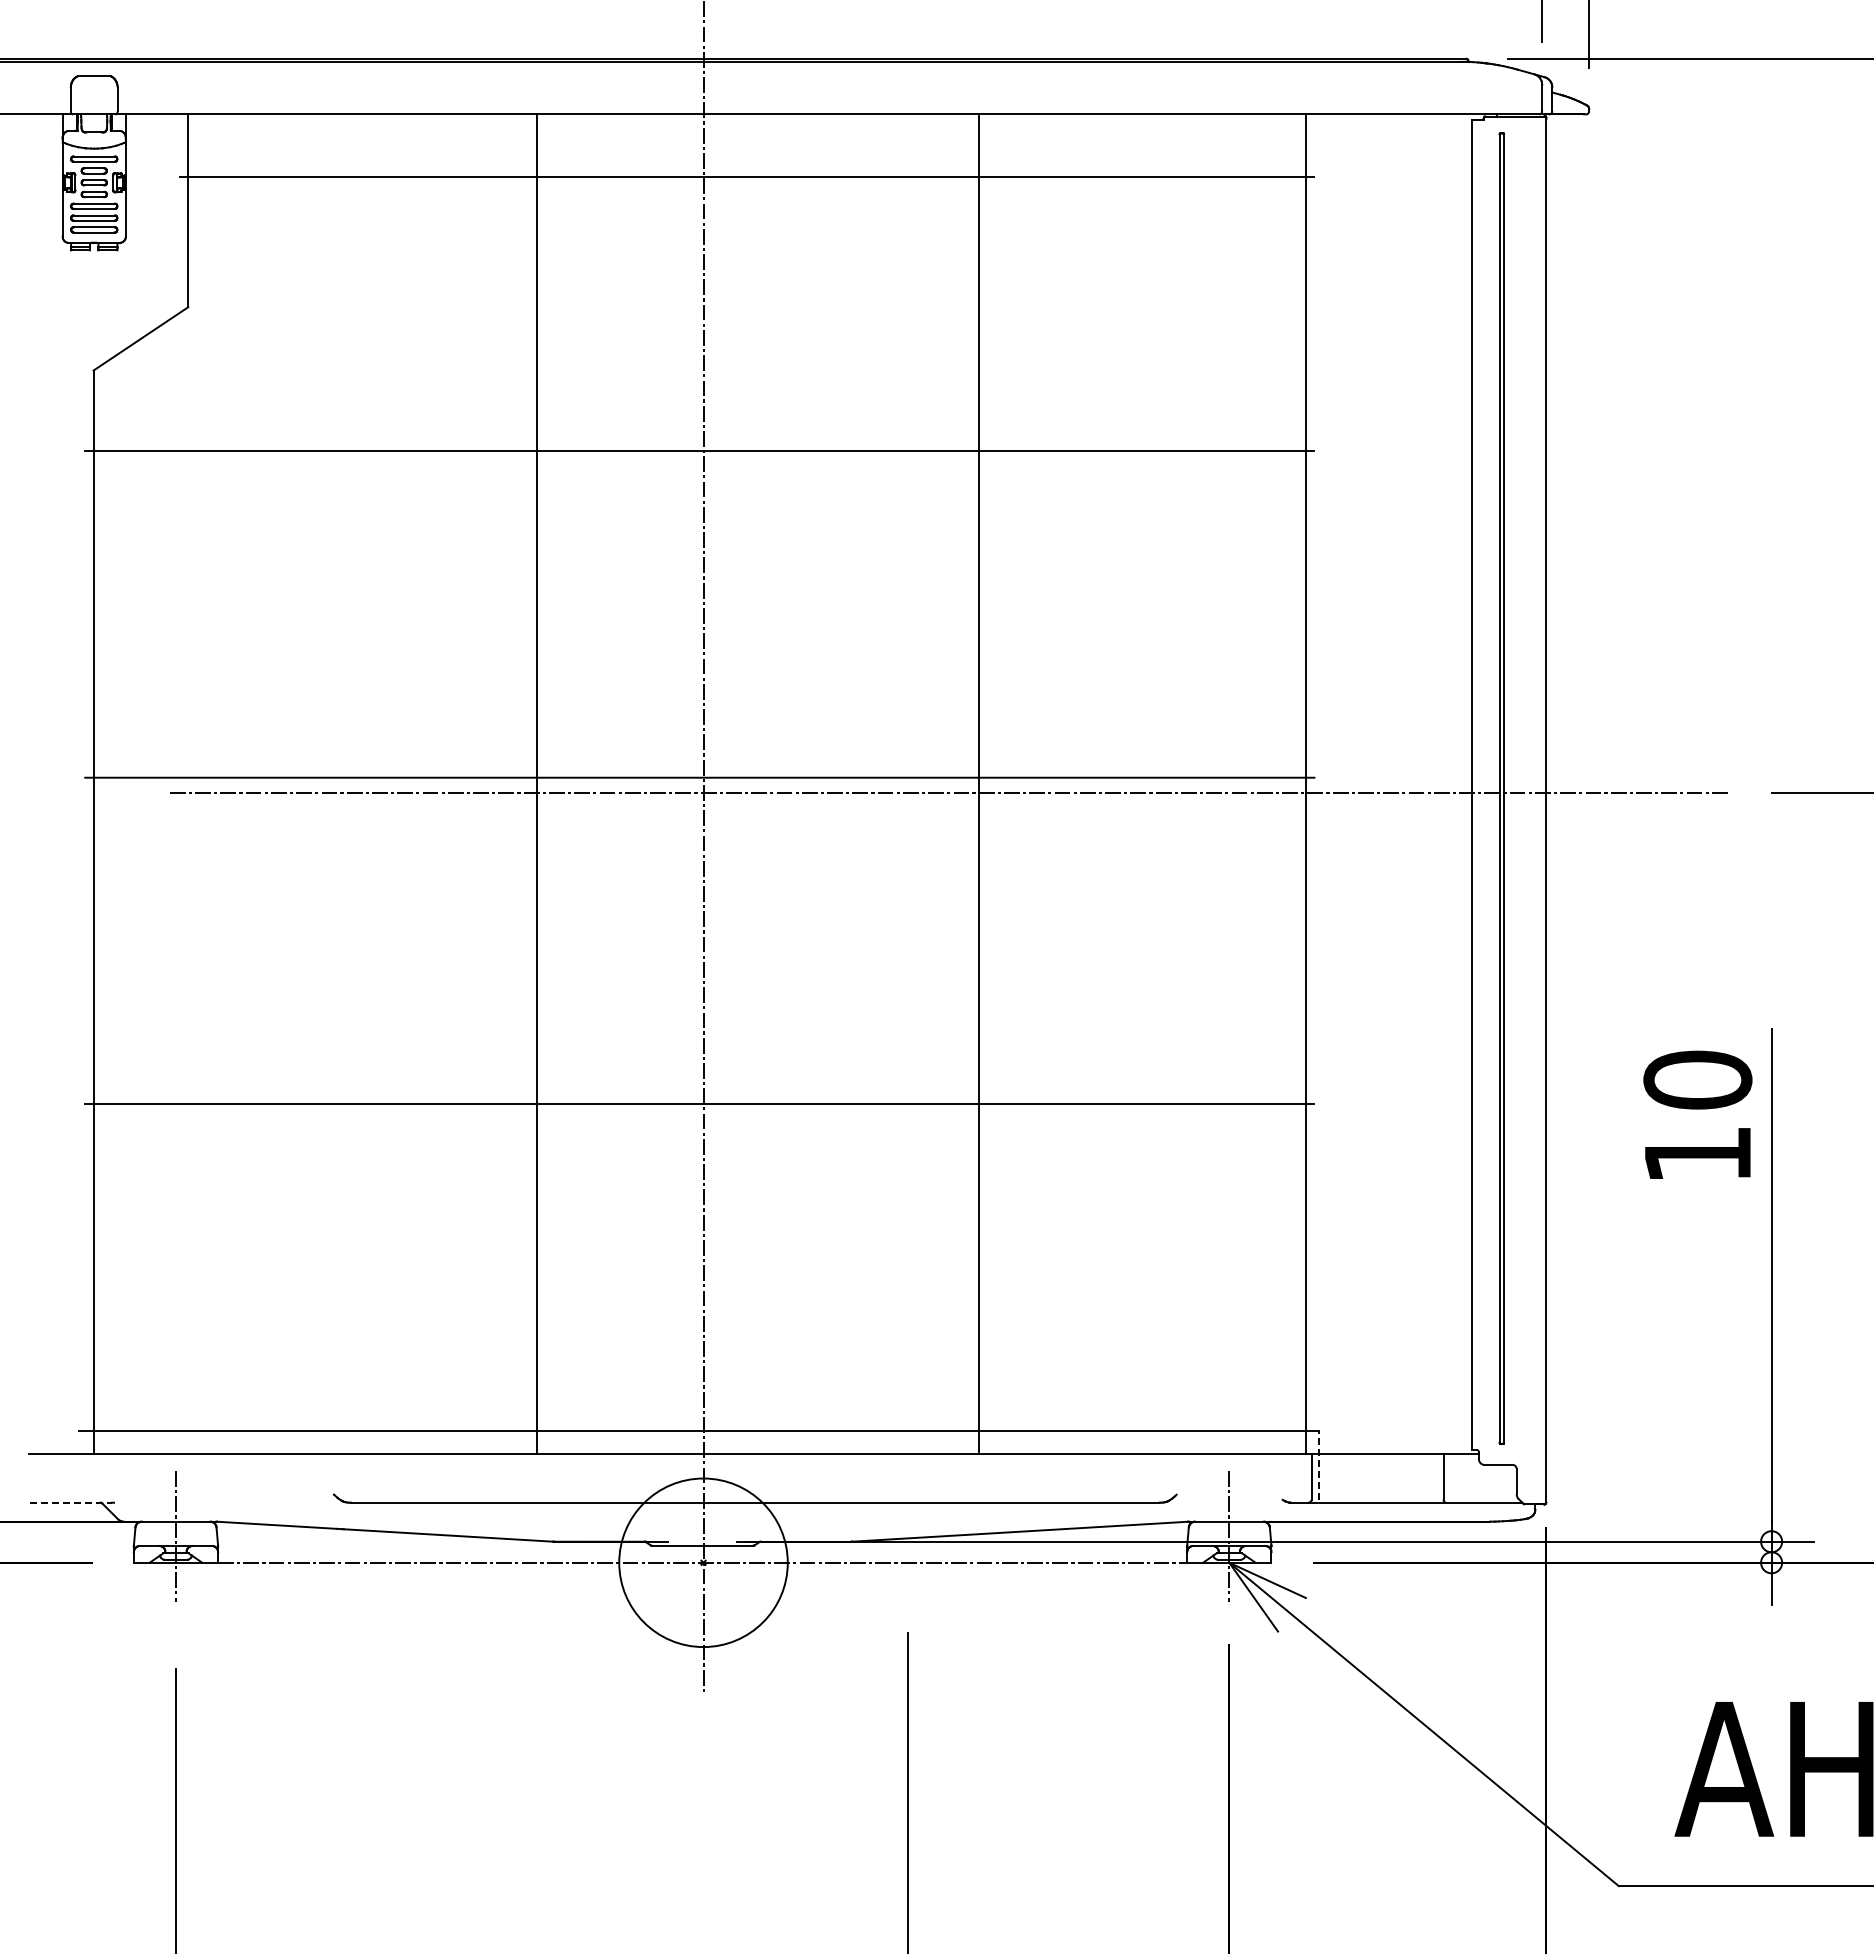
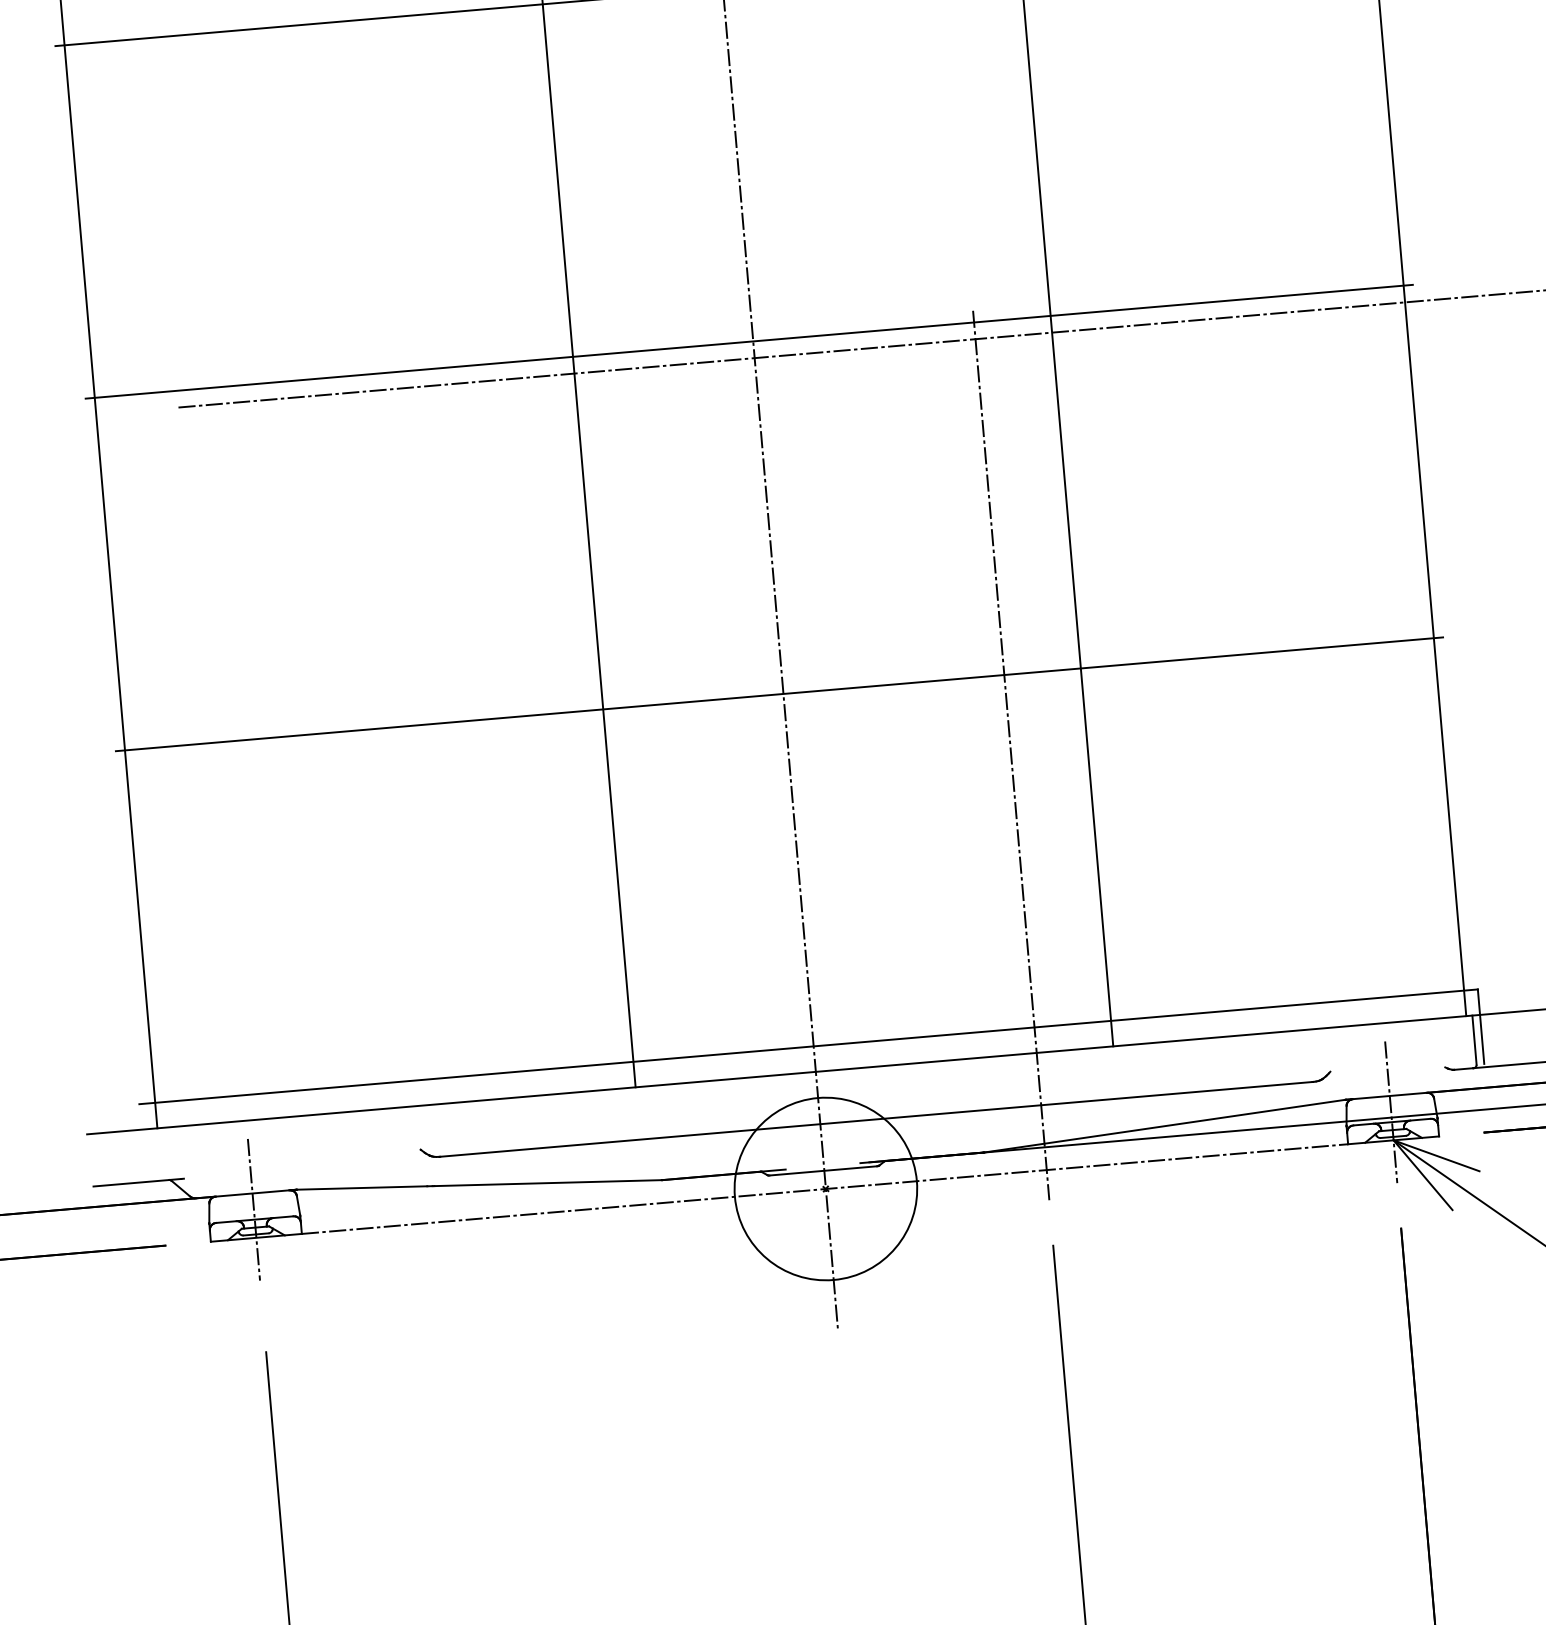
line: (908, 1178) -> (1011, 755), added
line: (1318, 1464) -> (1480, 1025), dashed -> solid
line: (71, 1502) -> (137, 1182), dashed -> solid

